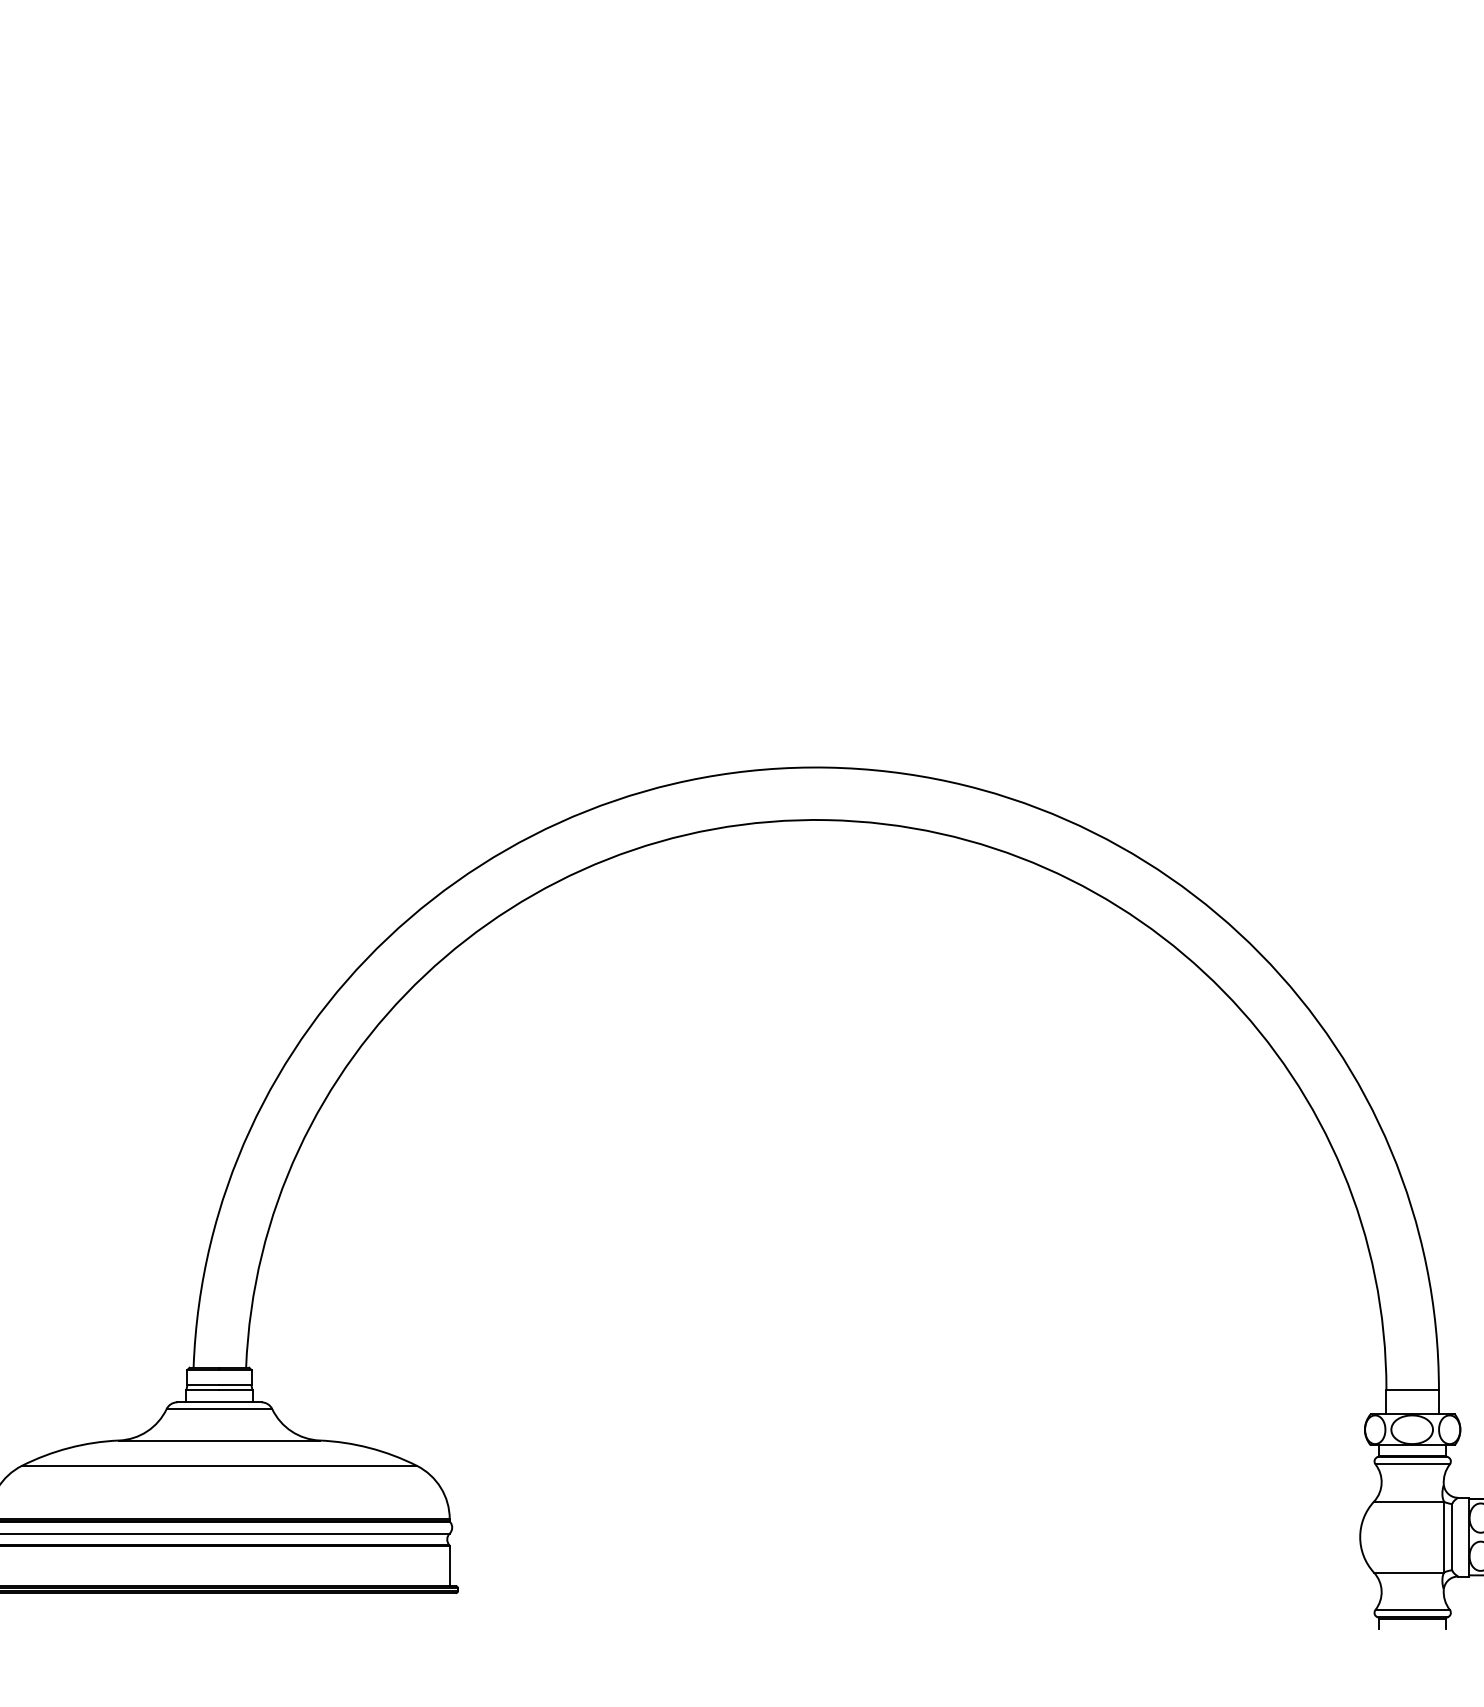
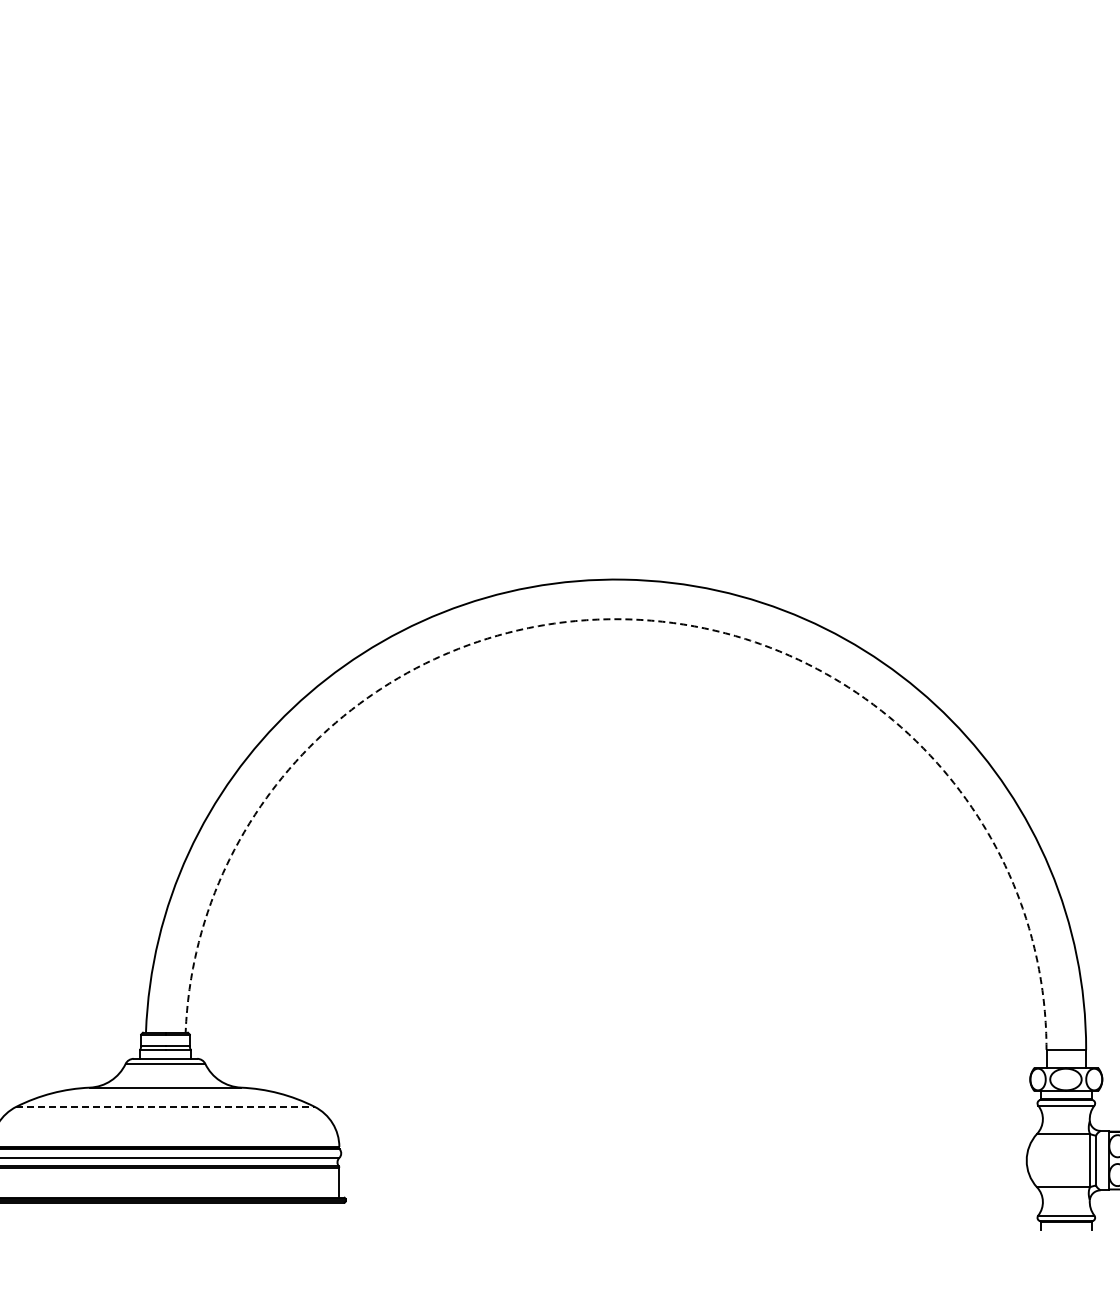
arc: (827, 820) -> (624, 619), solid -> dashed
line: (220, 1465) -> (166, 1106), solid -> dashed

